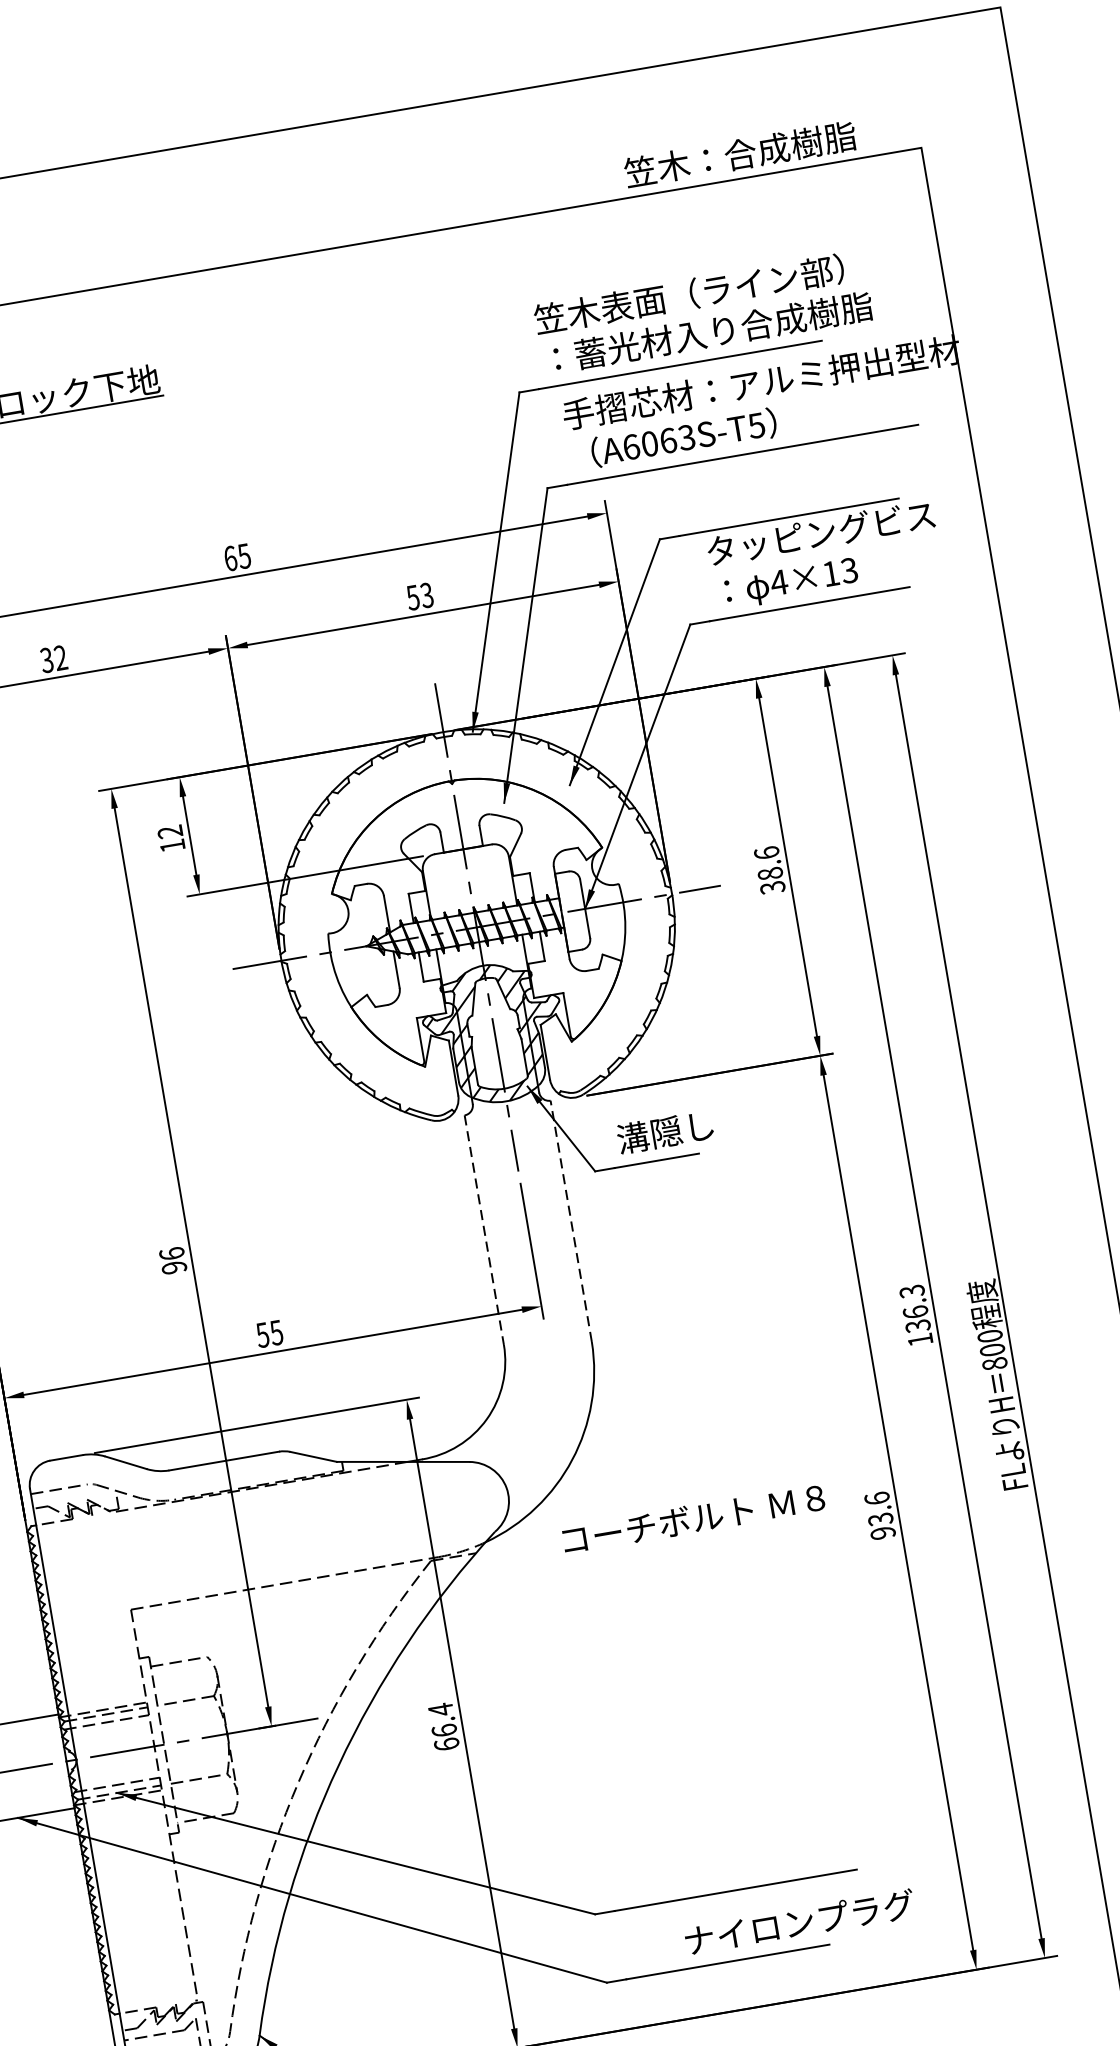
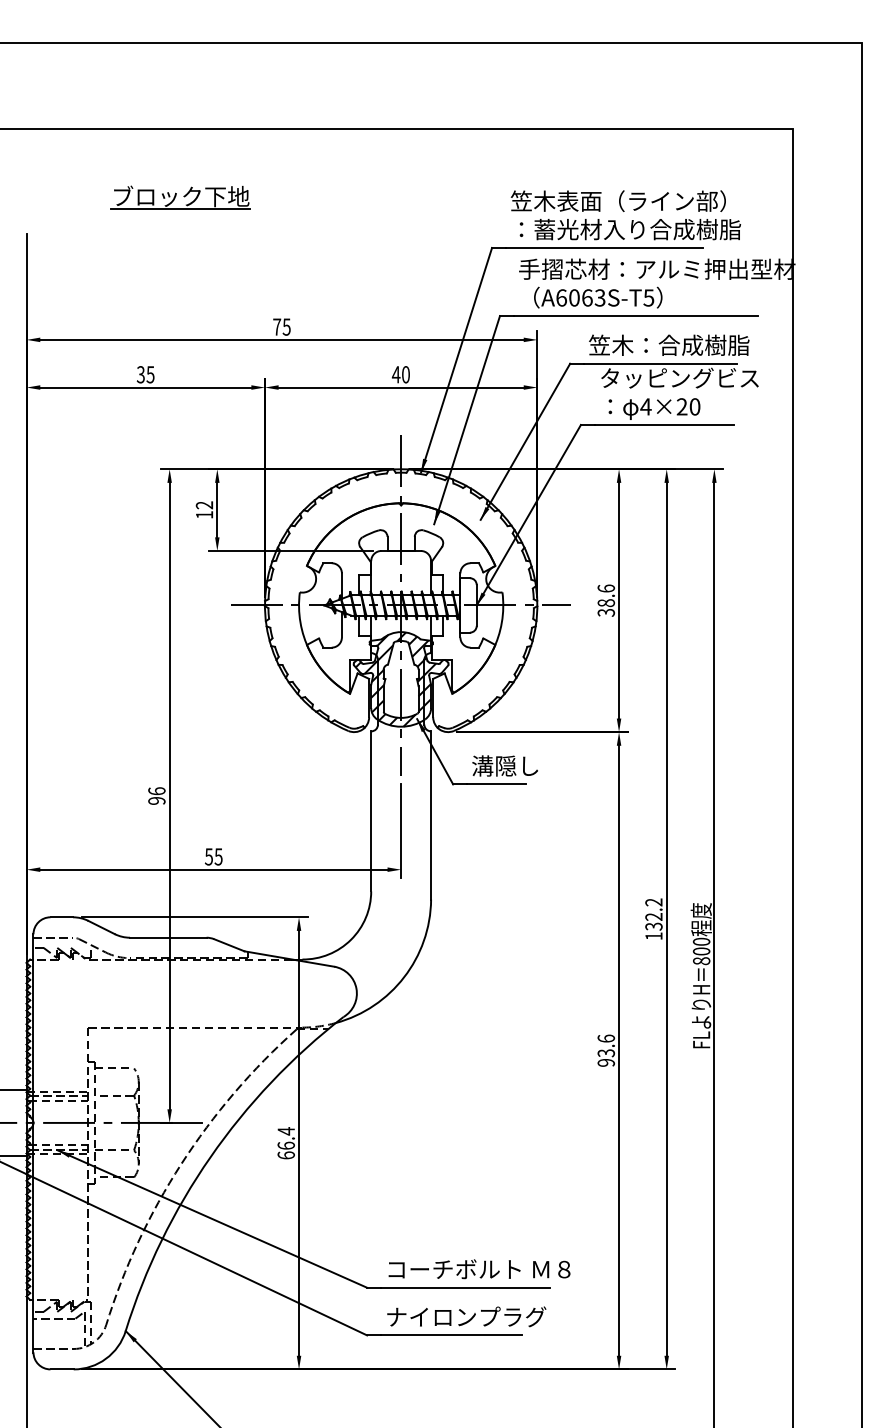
text: (740, 153) -> (669, 344), moved
text: (231, 557) -> (277, 326), 65 -> 75
text: (840, 571) -> (688, 406), 4×13 -> 4×20
text: (419, 596) -> (400, 374), 53 -> 40
text: (60, 657) -> (150, 374), 32 -> 35
line: (571, 1219) -> (431, 814), dashed -> solid
line: (484, 1230) -> (371, 811), dashed -> solid
text: (913, 1301) -> (653, 909), 136.3 -> 132.2
text: (693, 1519) -> (479, 1269), moved
text: (799, 1921) -> (466, 1316), moved

